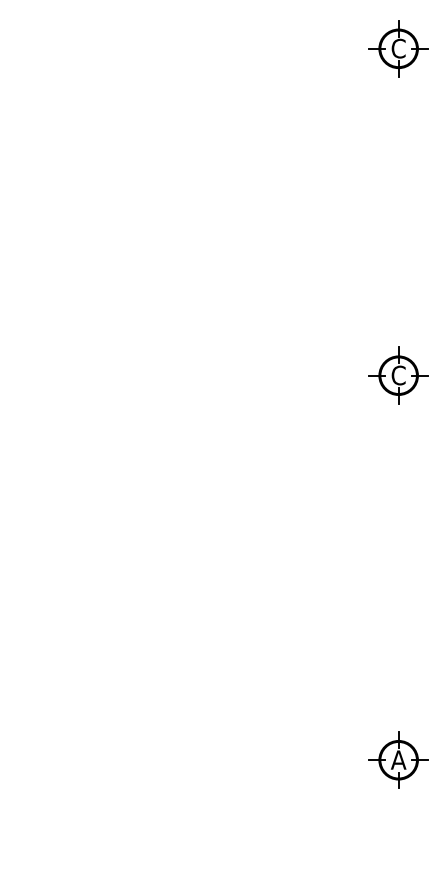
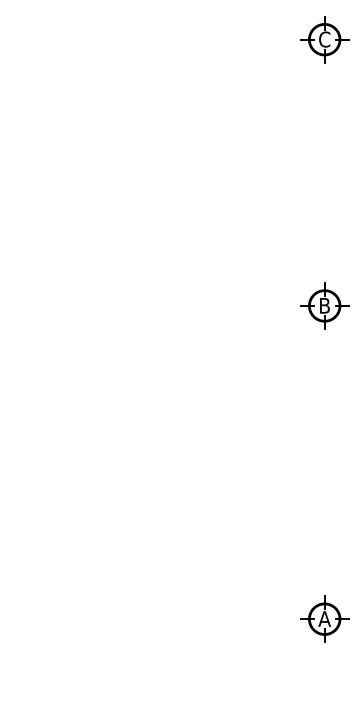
text: (398, 375) -> (324, 305), C -> B

